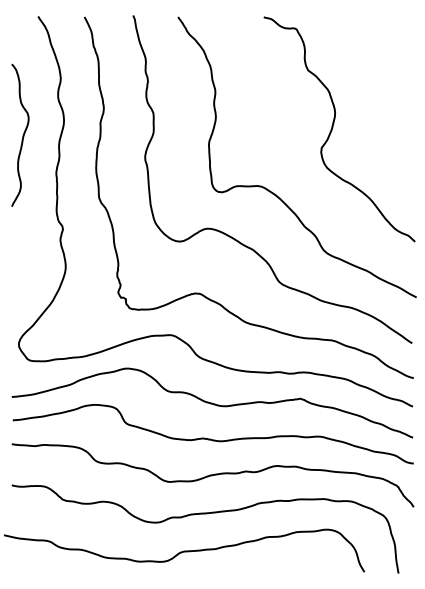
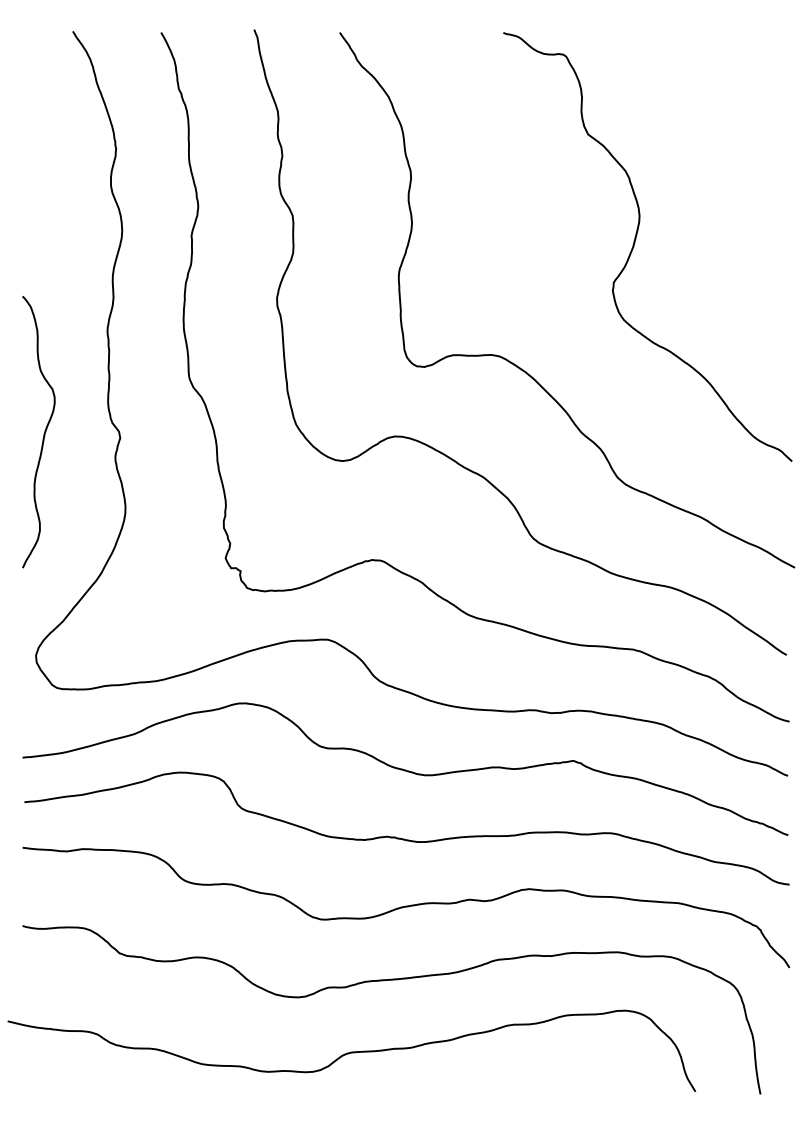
curve: (22, 135) -> (42, 432), moved

